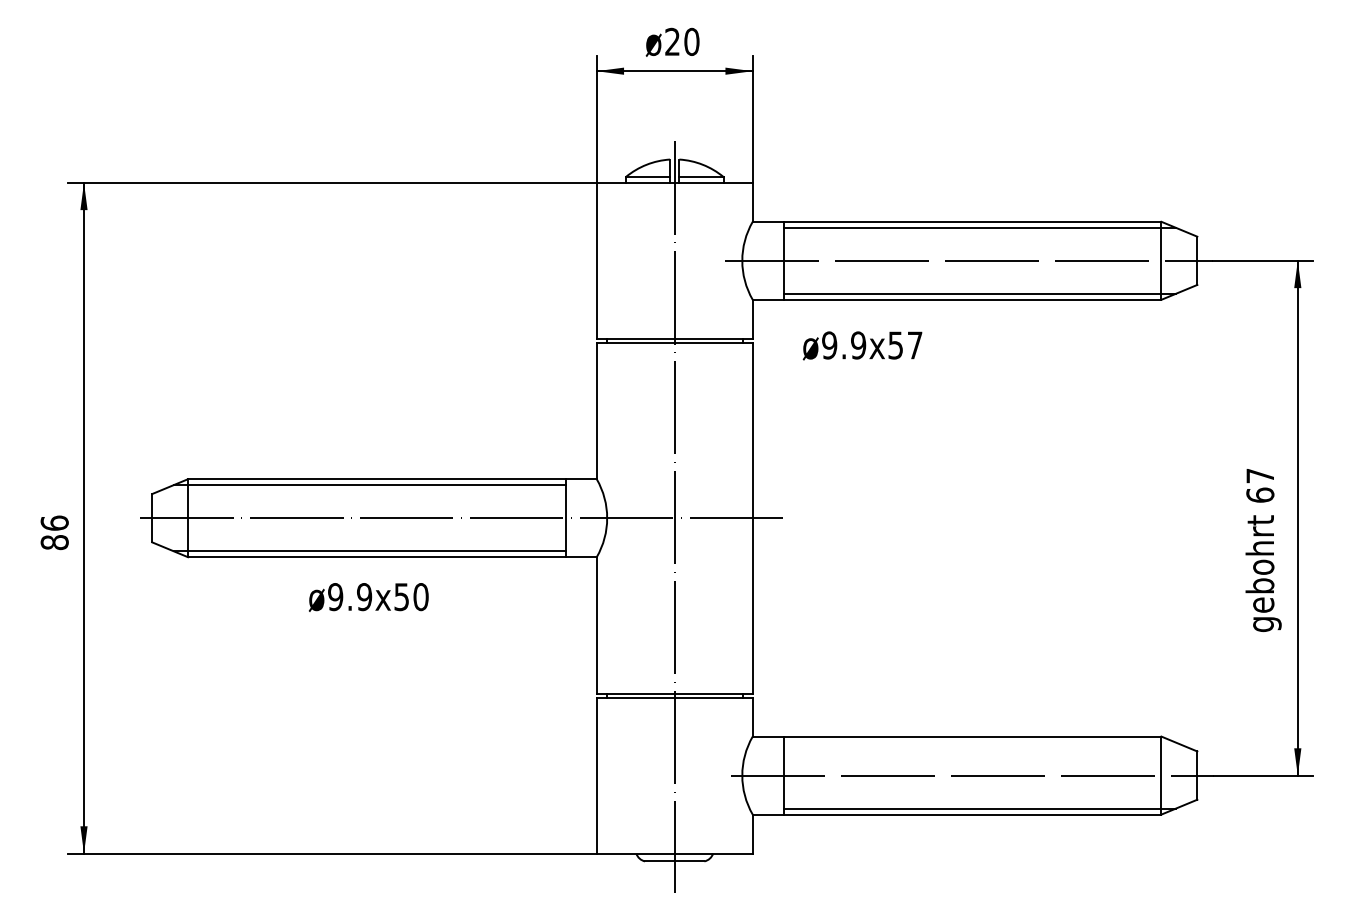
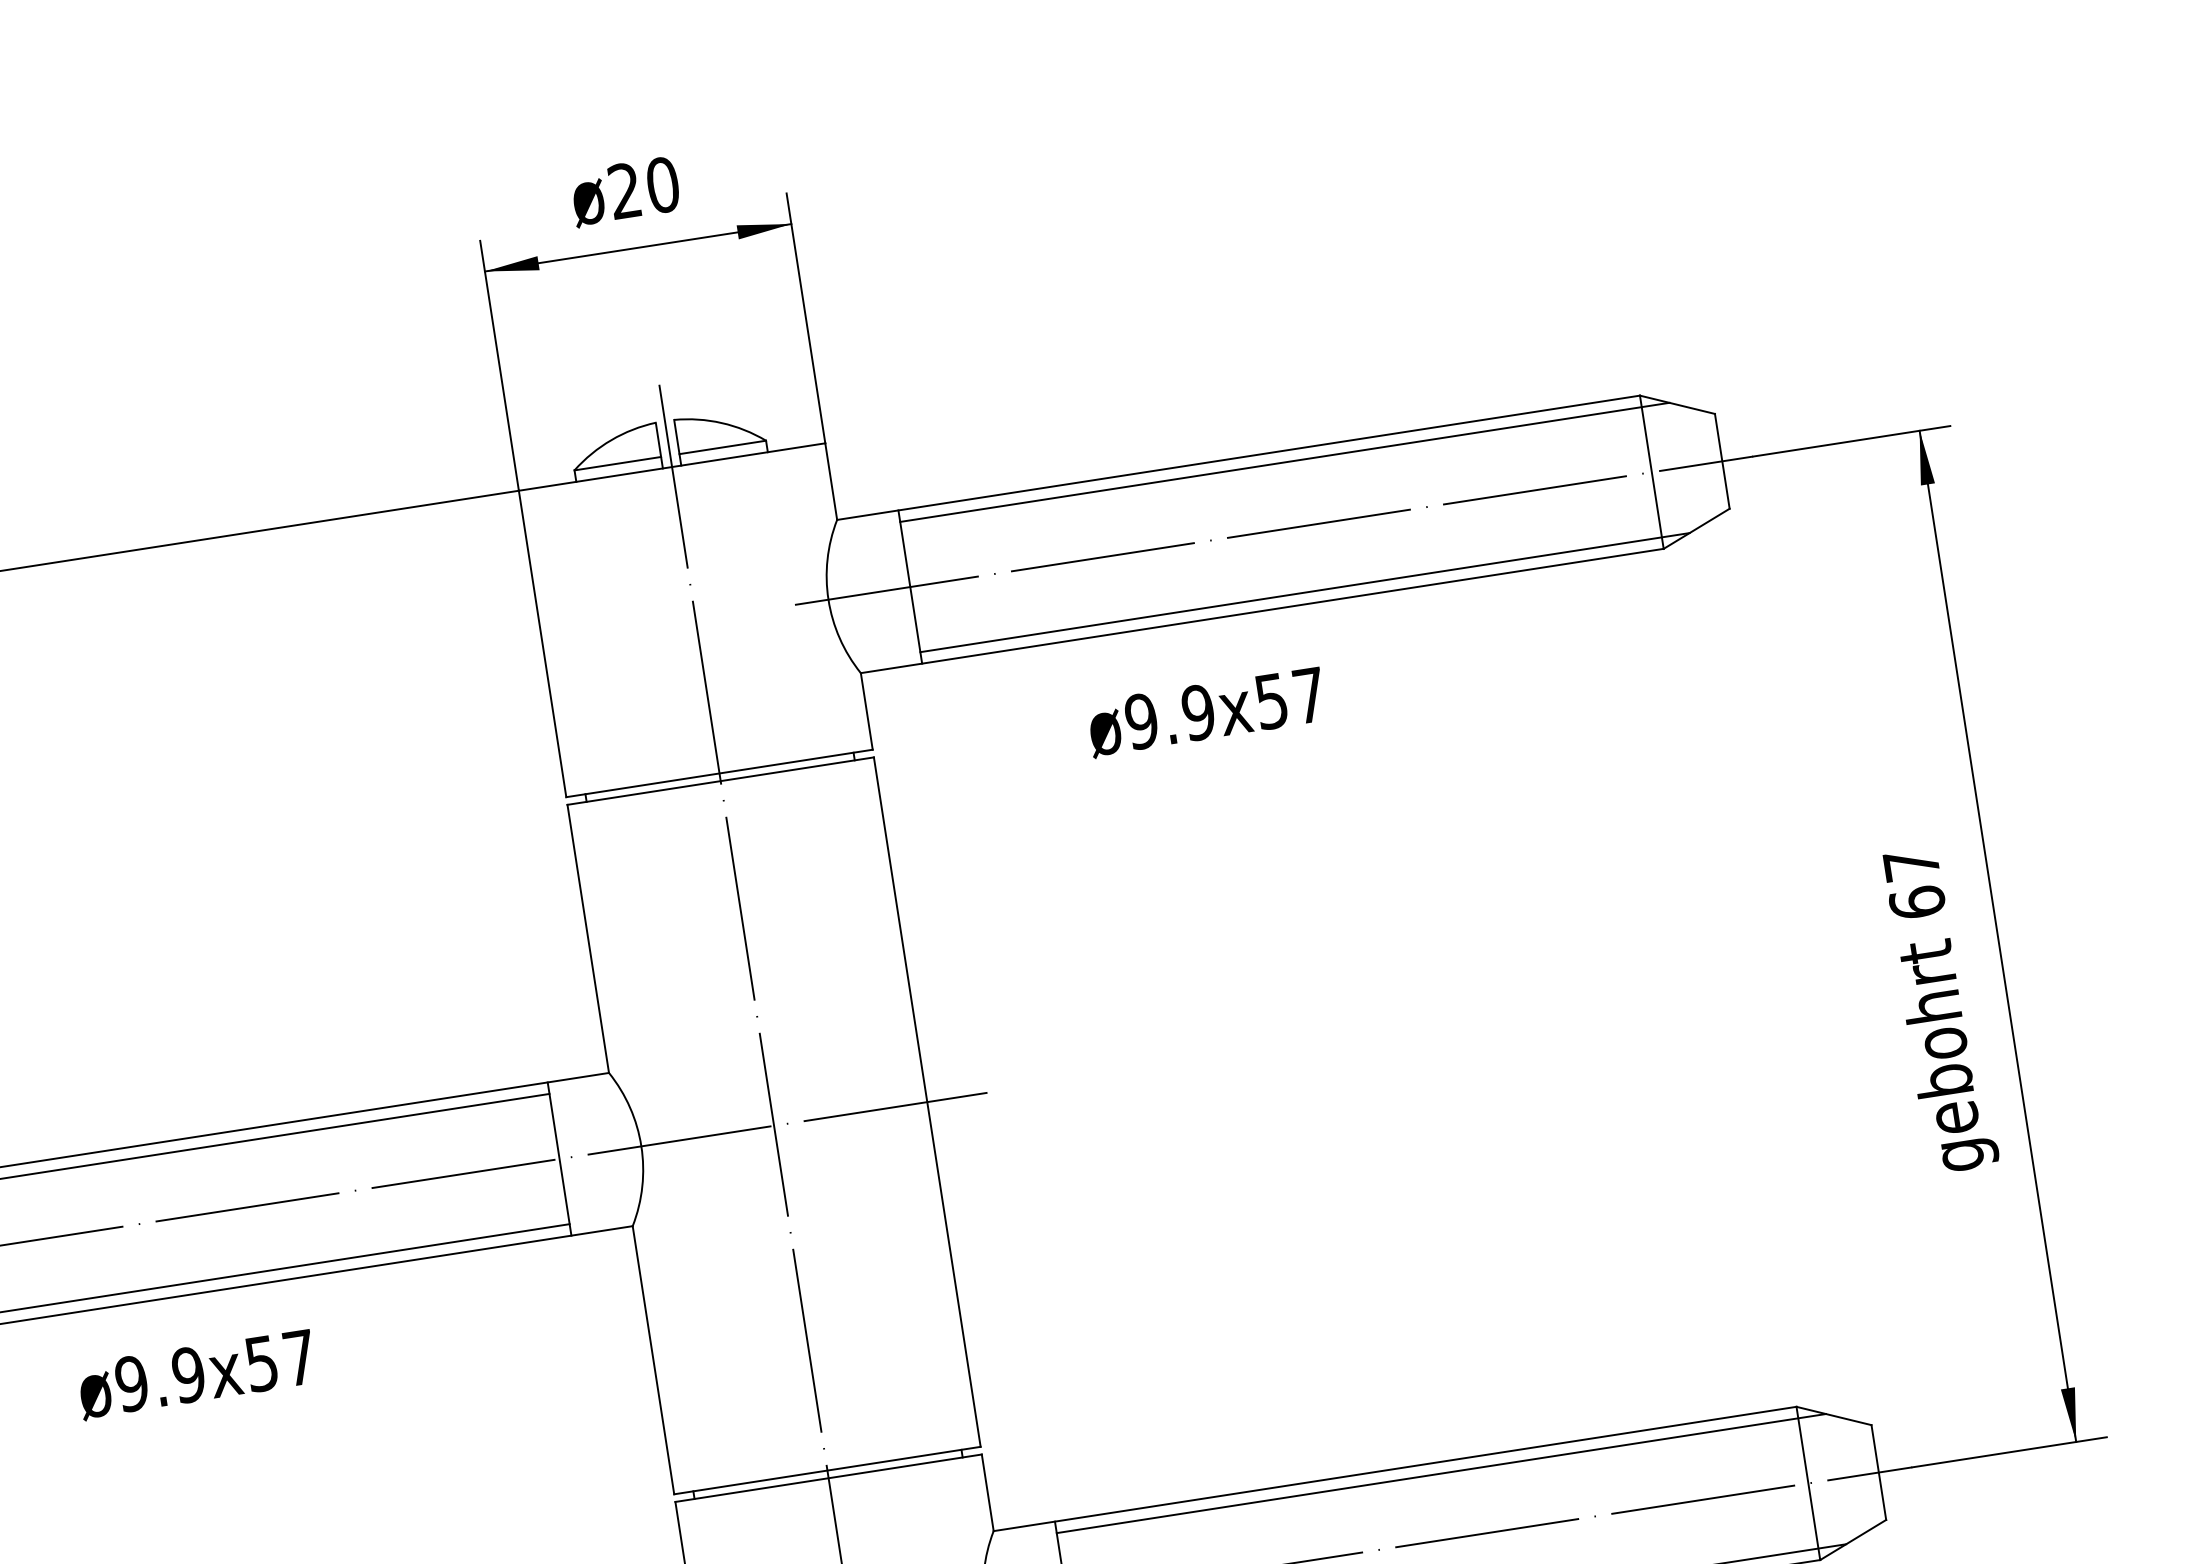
text: (862, 345) -> (1206, 711), moved
text: (420, 597) -> (298, 1358), ø9.9x50 -> ø9.9x57
line: (979, 742) -> (1440, 1473), added

